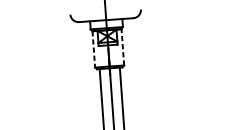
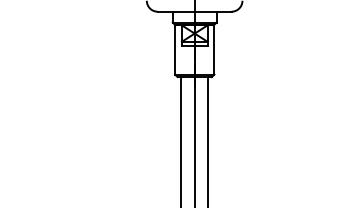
line: (122, 46) -> (214, 49), dashed -> solid
line: (94, 49) -> (175, 49), dashed -> solid

